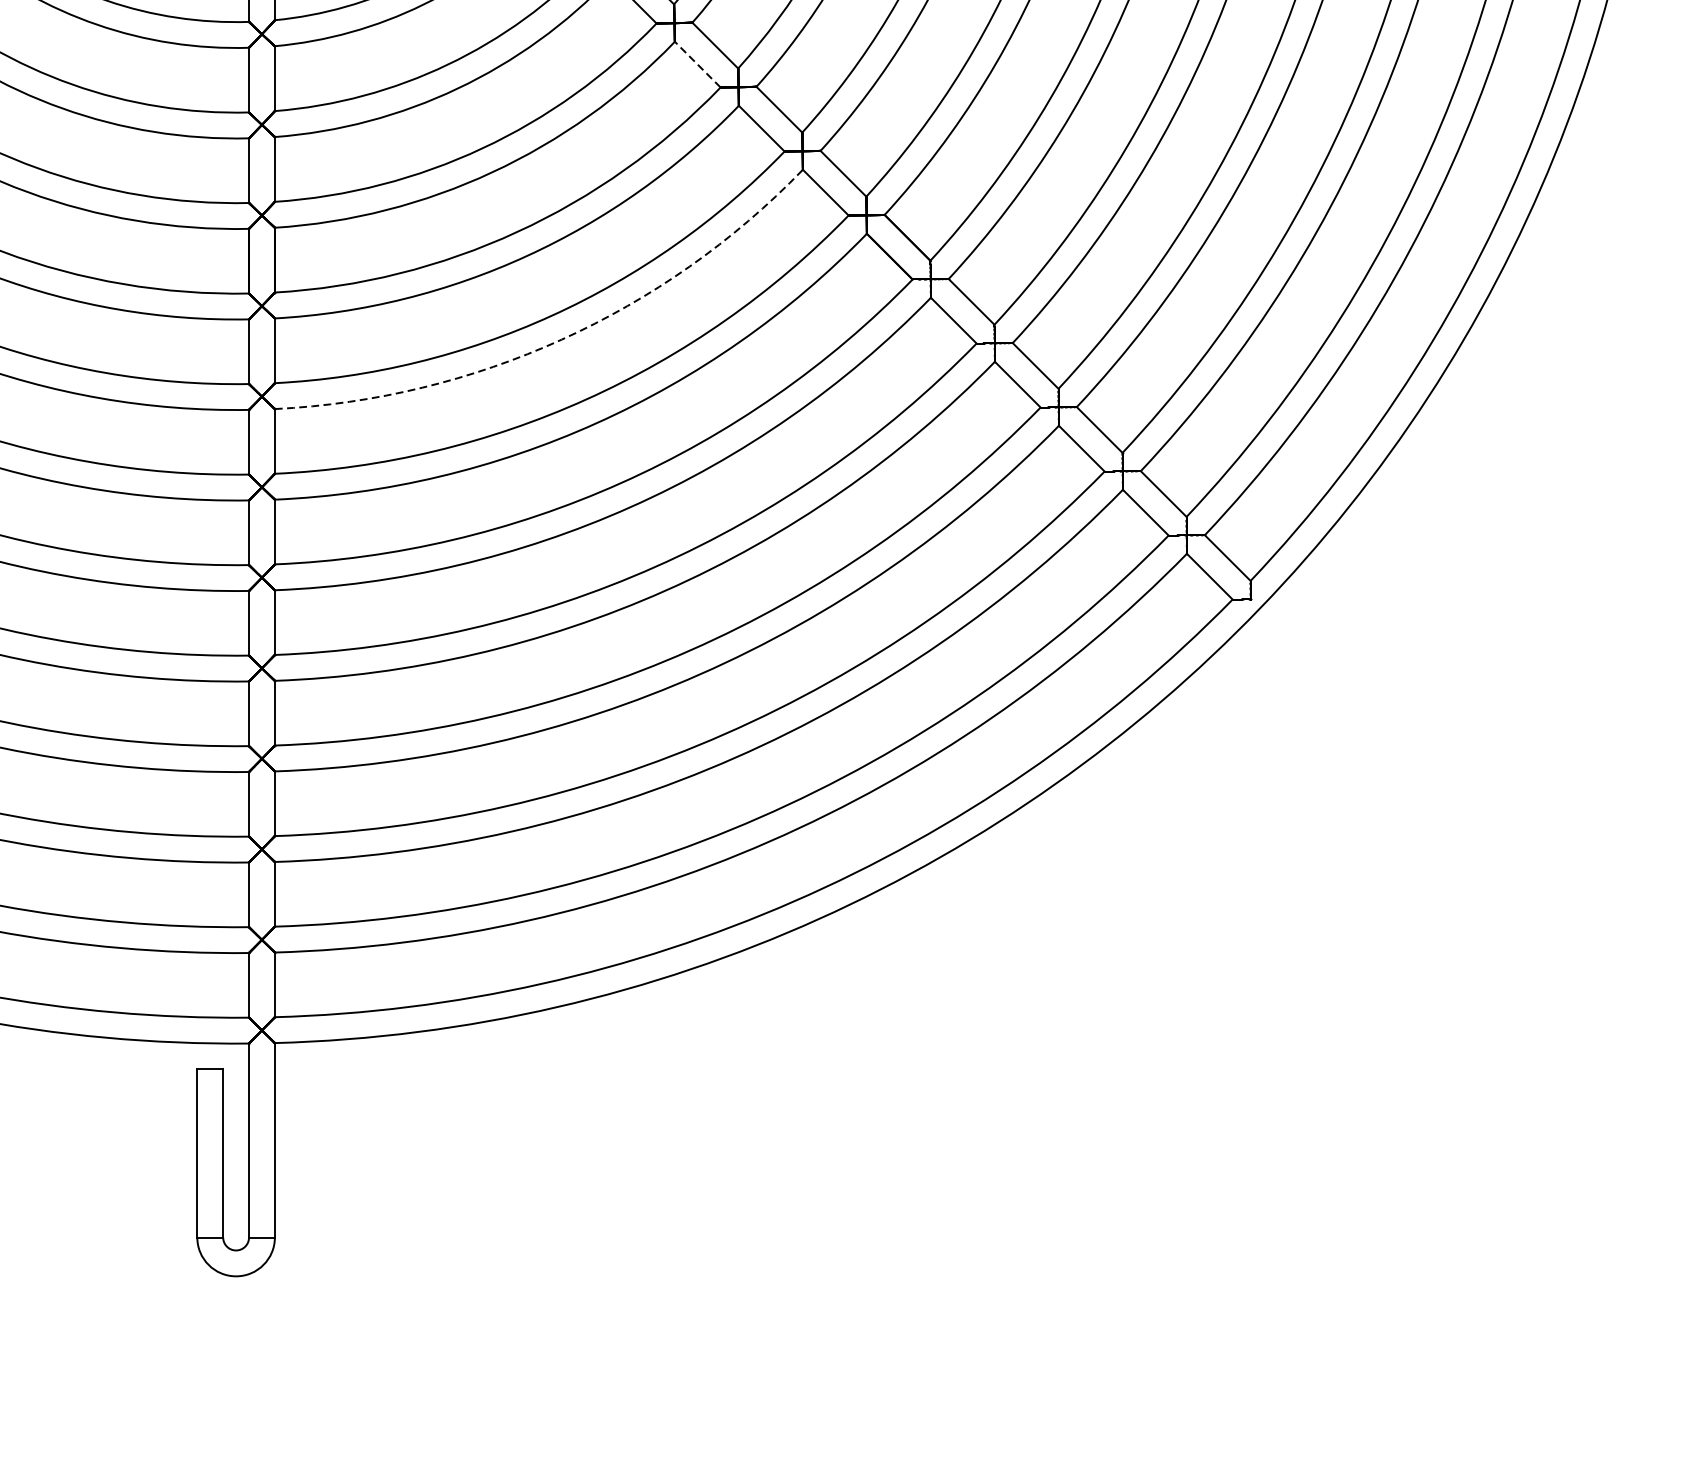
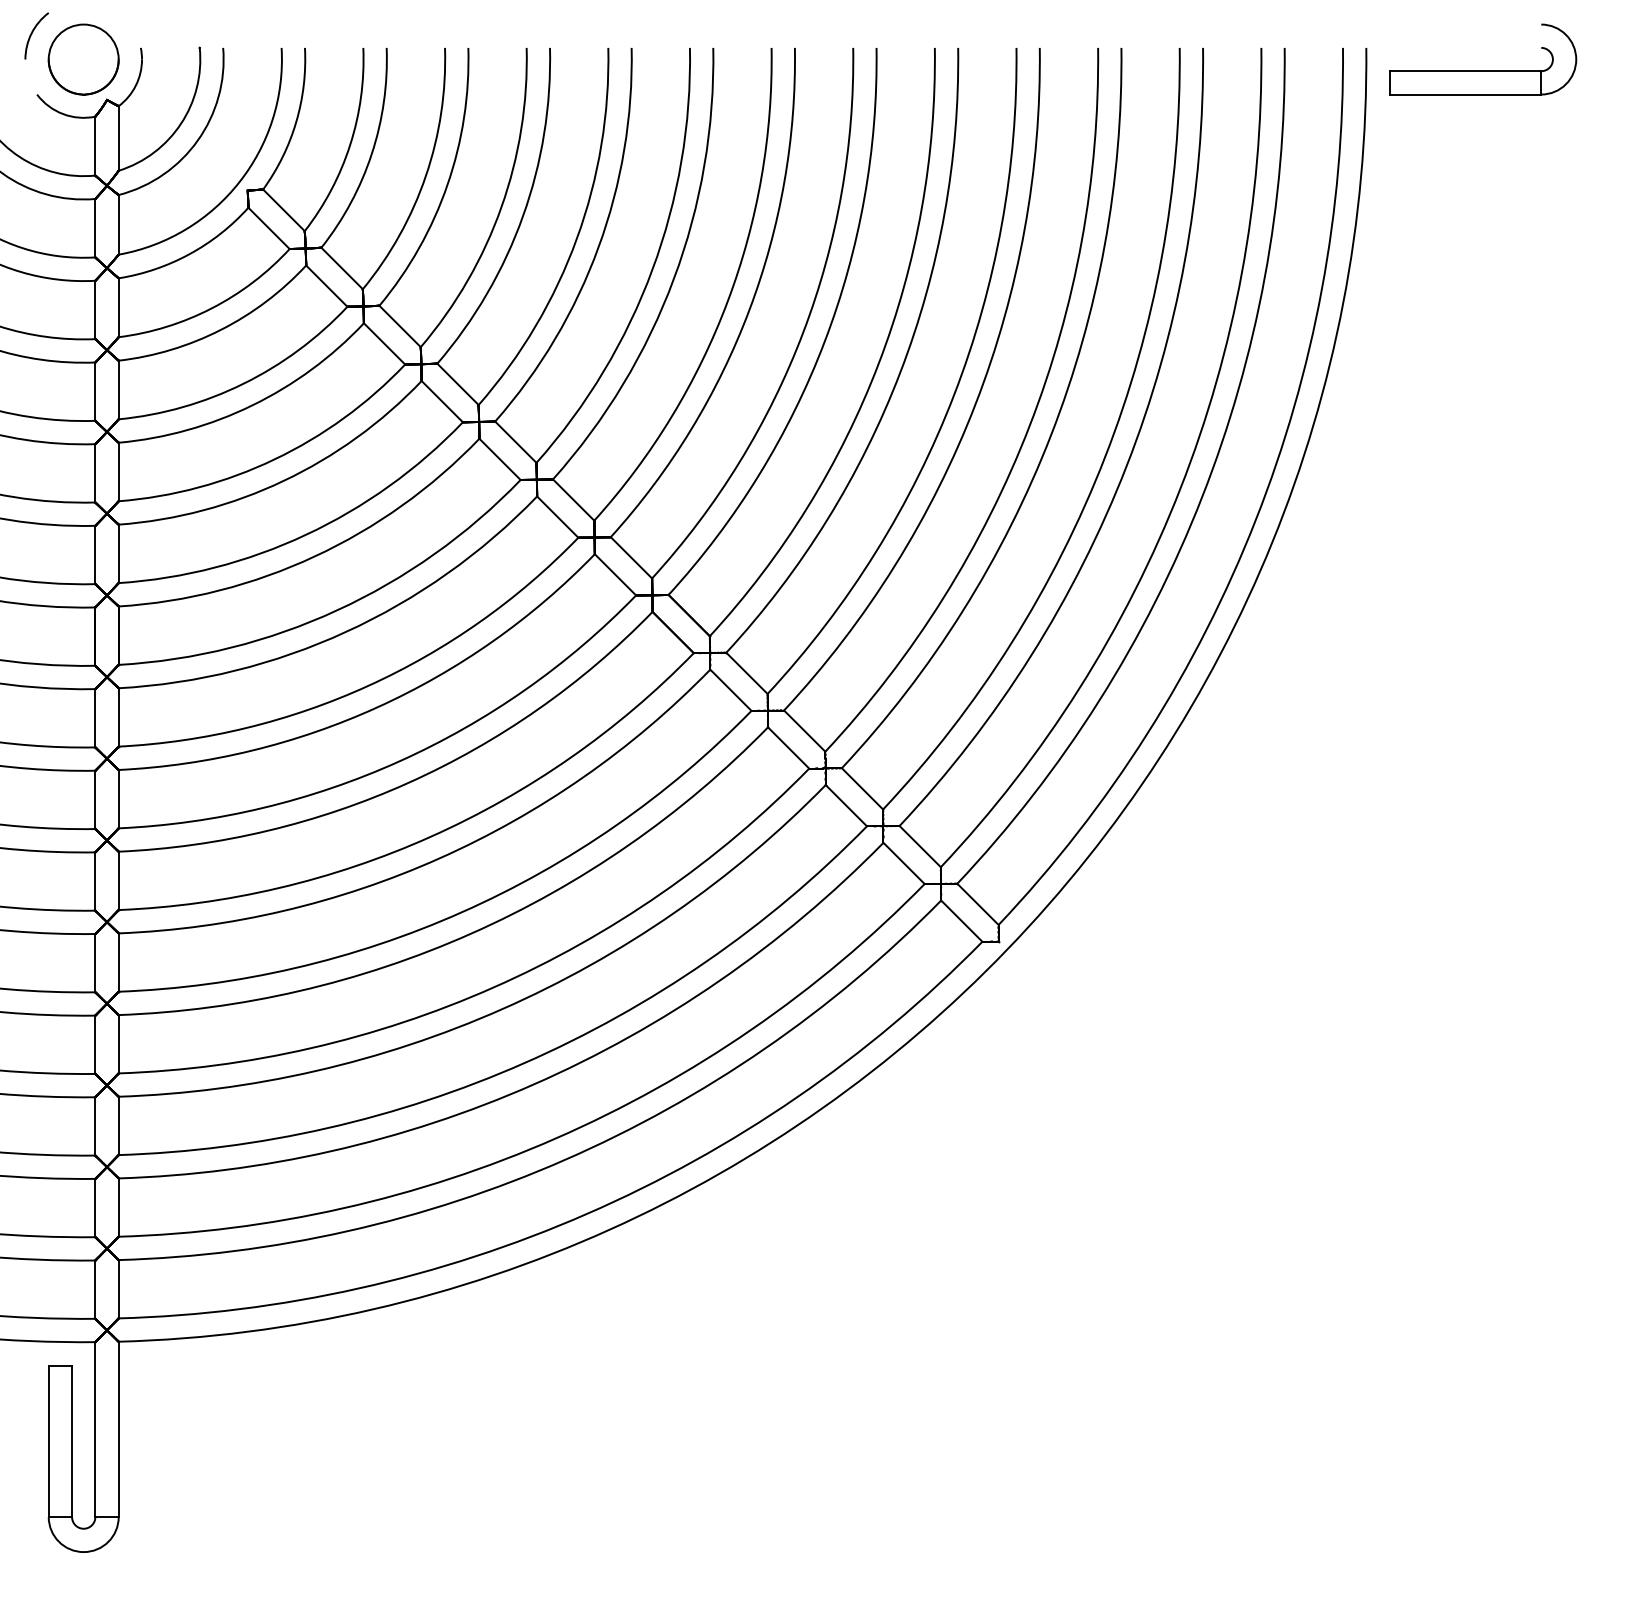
line: (697, 64) -> (499, 459), dashed -> solid
arc: (561, 339) -> (377, 707), dashed -> solid

